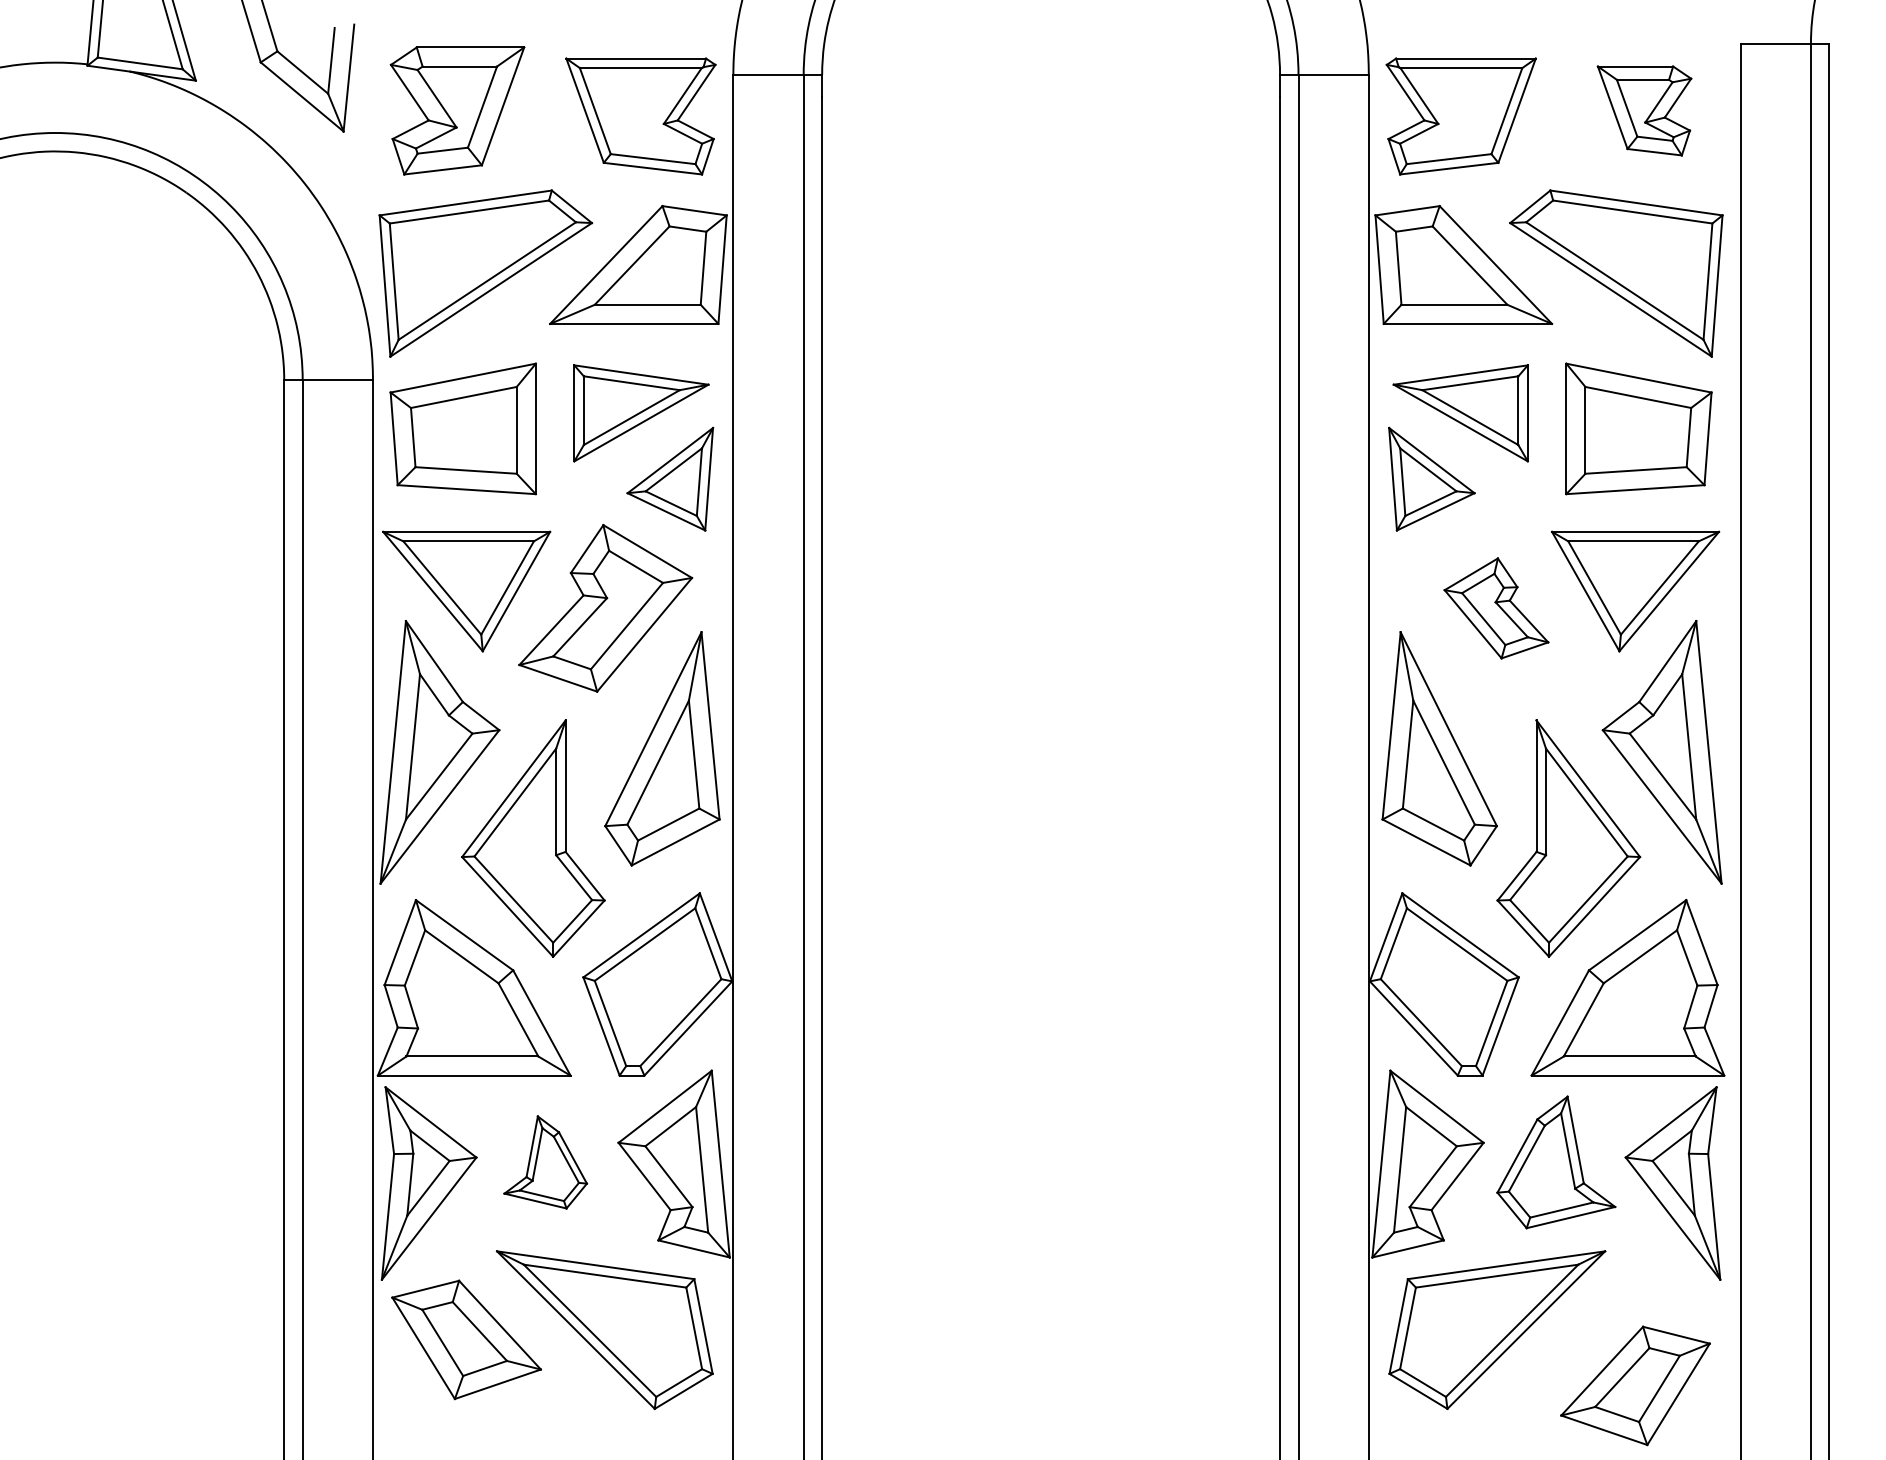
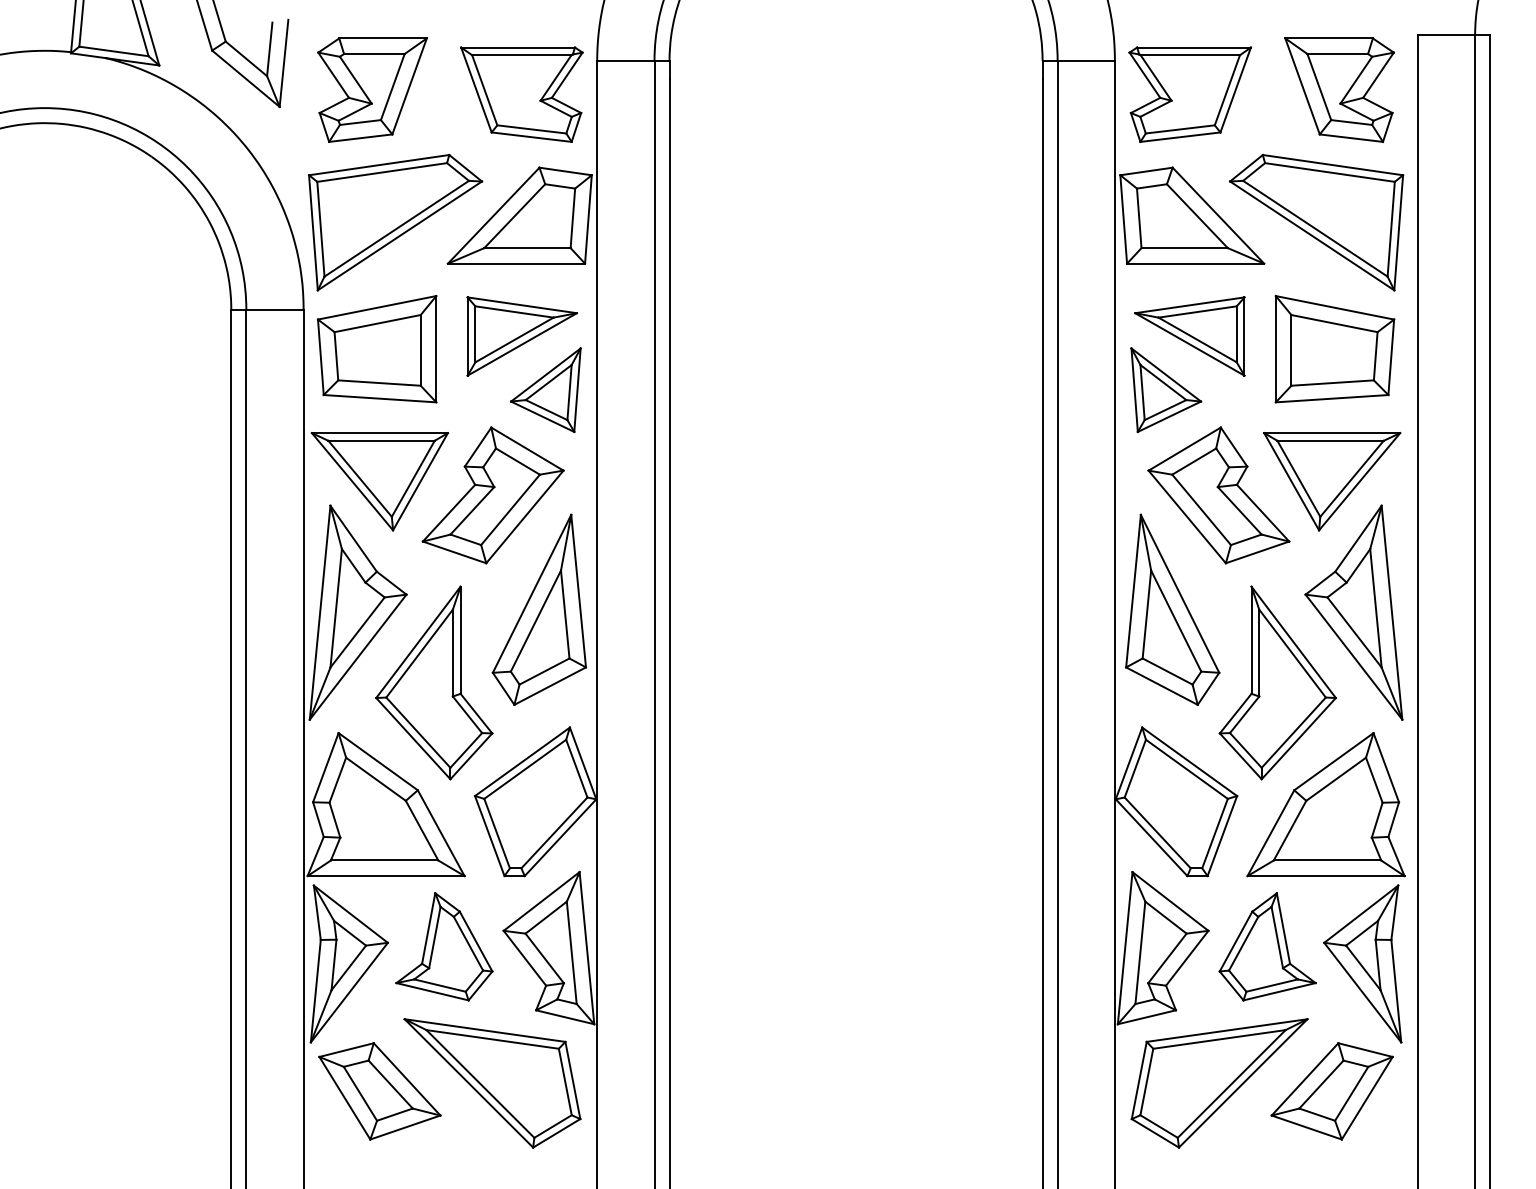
part: (1644, 110) -> (1339, 89), size x1.43
part: (1496, 608) -> (1218, 495), size x1.67
part: (545, 1162) -> (444, 946), size x1.43
part: (1635, 1385) -> (1332, 1091), moved

